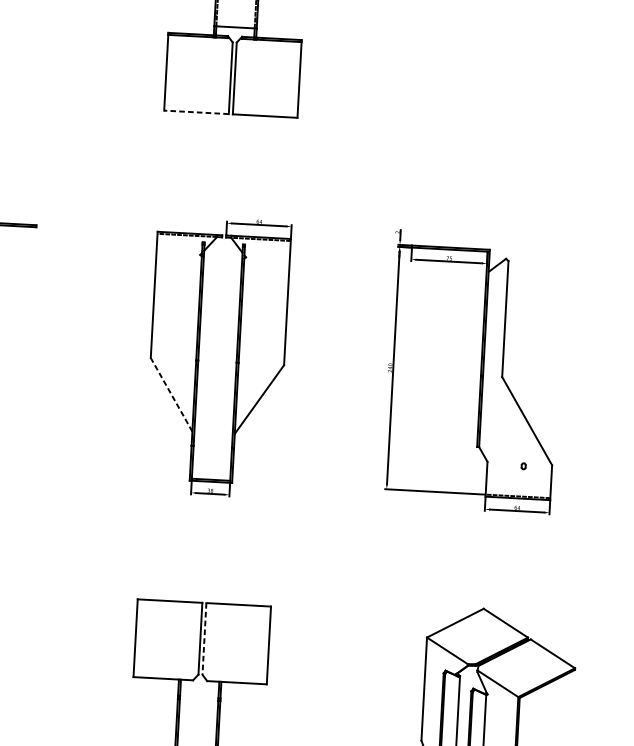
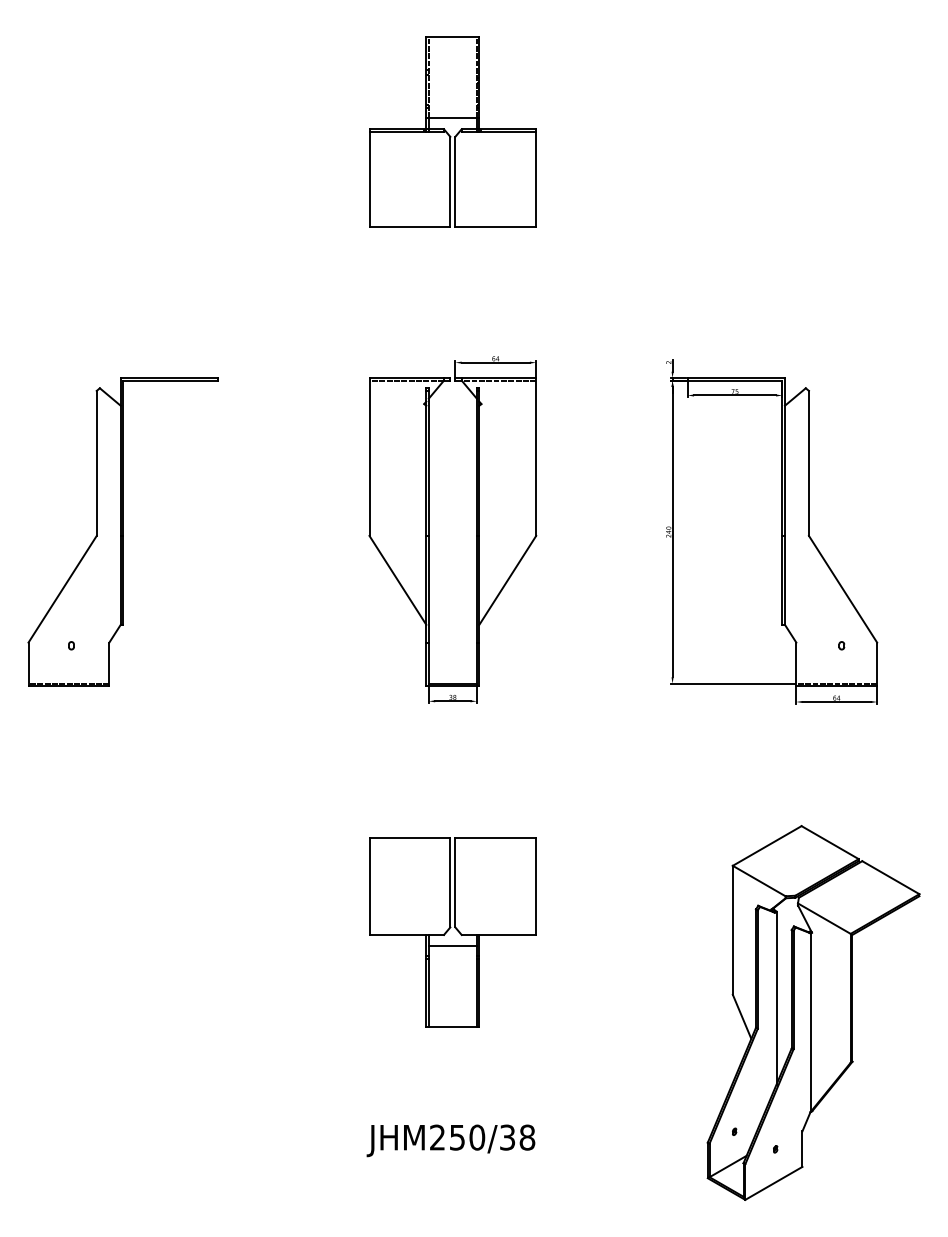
line: (196, 112) -> (409, 226), dashed -> solid
line: (171, 394) -> (397, 580), dashed -> solid
line: (204, 638) -> (455, 882), dashed -> solid
line: (199, 689) -> (452, 946), added

